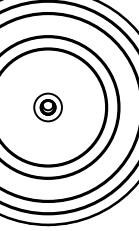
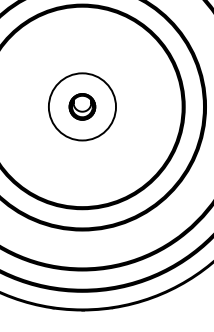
circle: (47, 107) -> (81, 106), size x1.4

